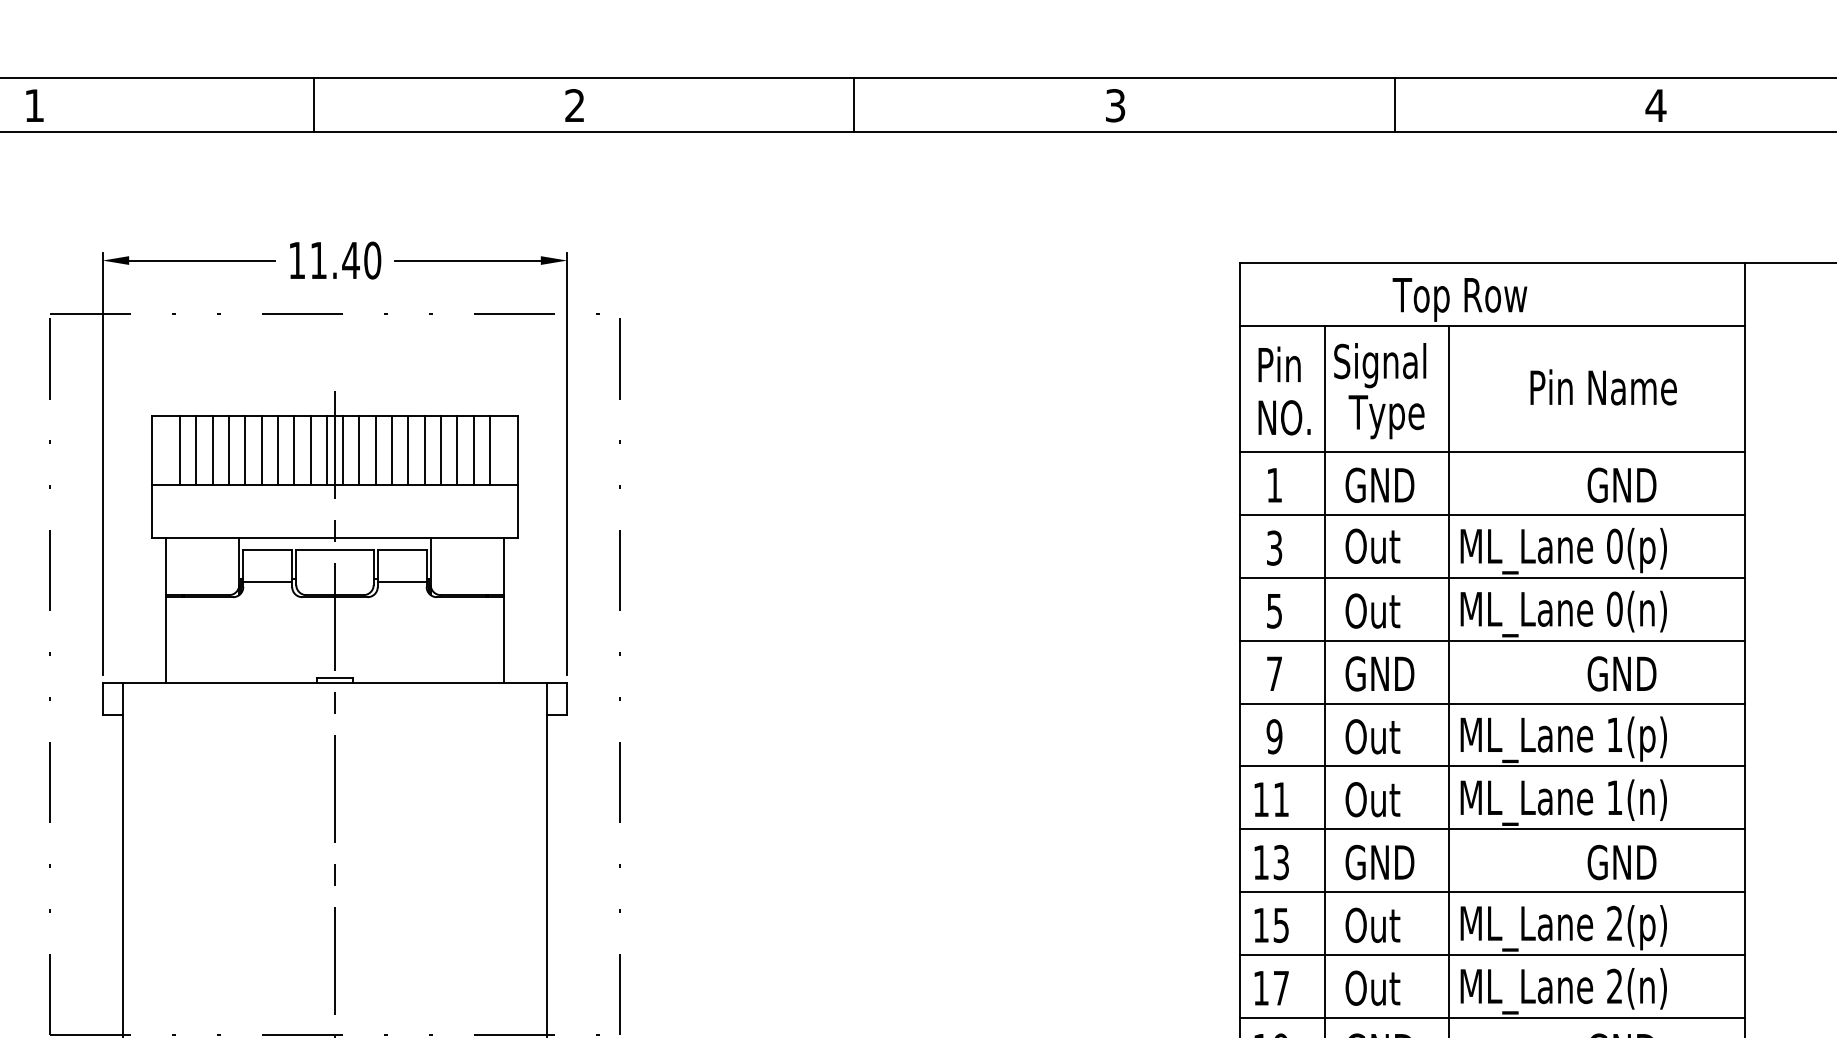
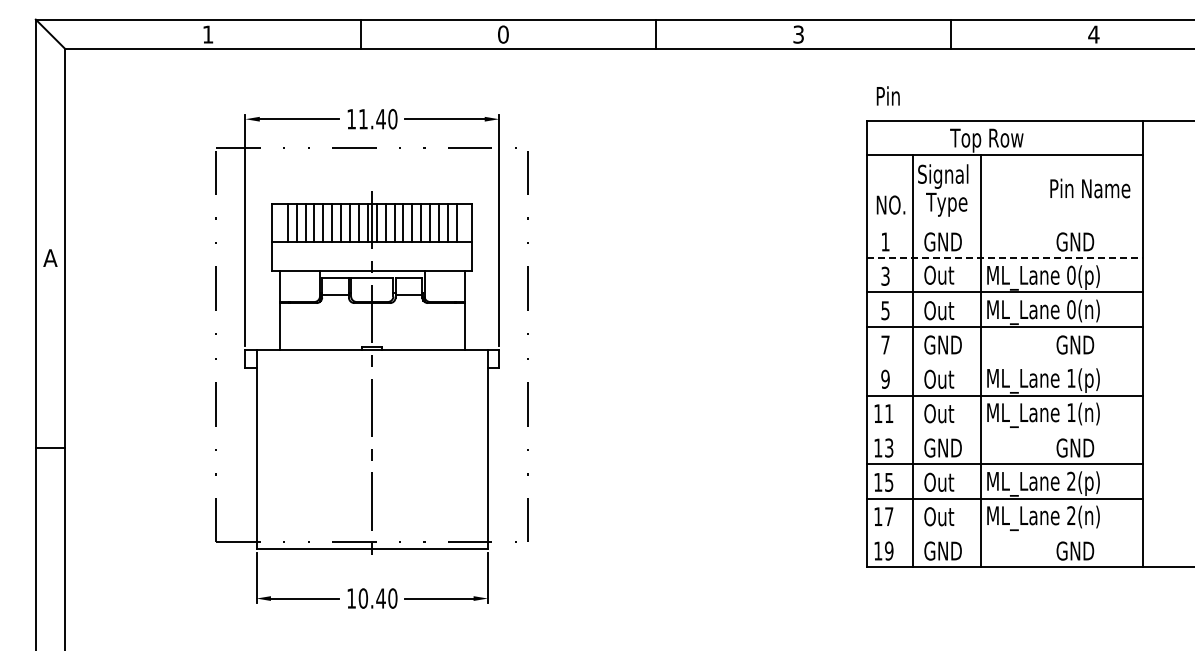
text: (575, 105) -> (503, 34), 2 -> 0
text: (1278, 363) -> (887, 95), moved
text: (1604, 387) -> (1090, 188), moved
line: (1492, 451) -> (1004, 223), removed
line: (1492, 515) -> (1004, 258), solid -> dashed
line: (1492, 704) -> (1004, 361), removed
line: (1492, 828) -> (1004, 429), removed
line: (1492, 1017) -> (1004, 532), removed

